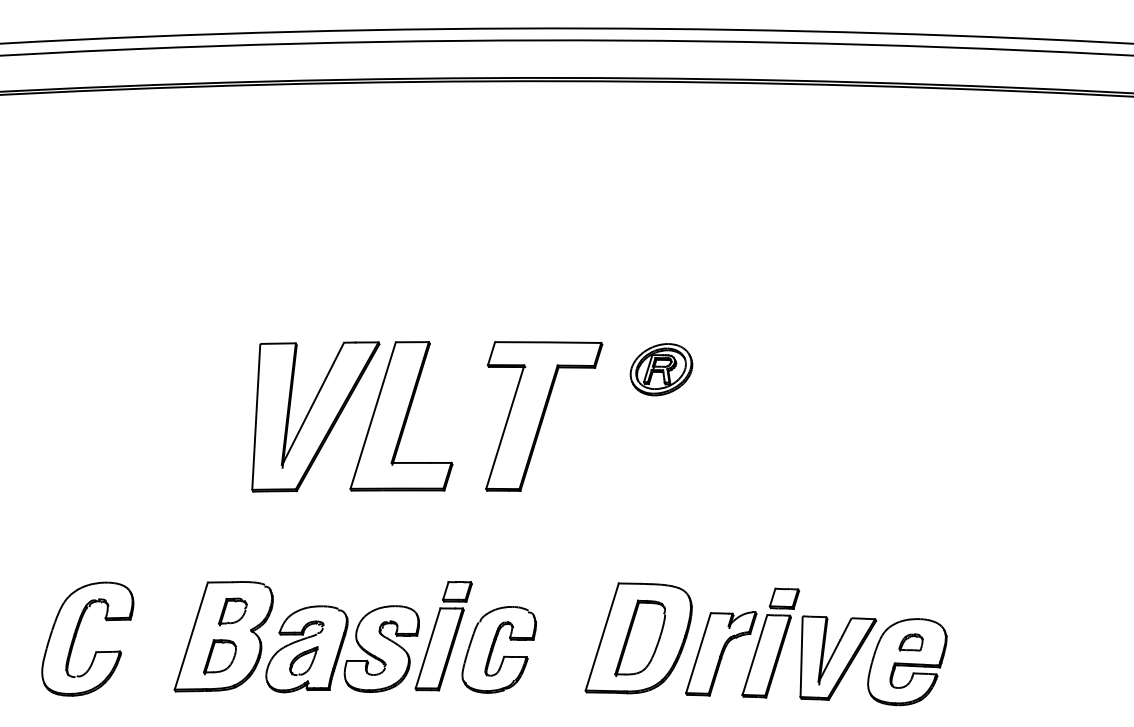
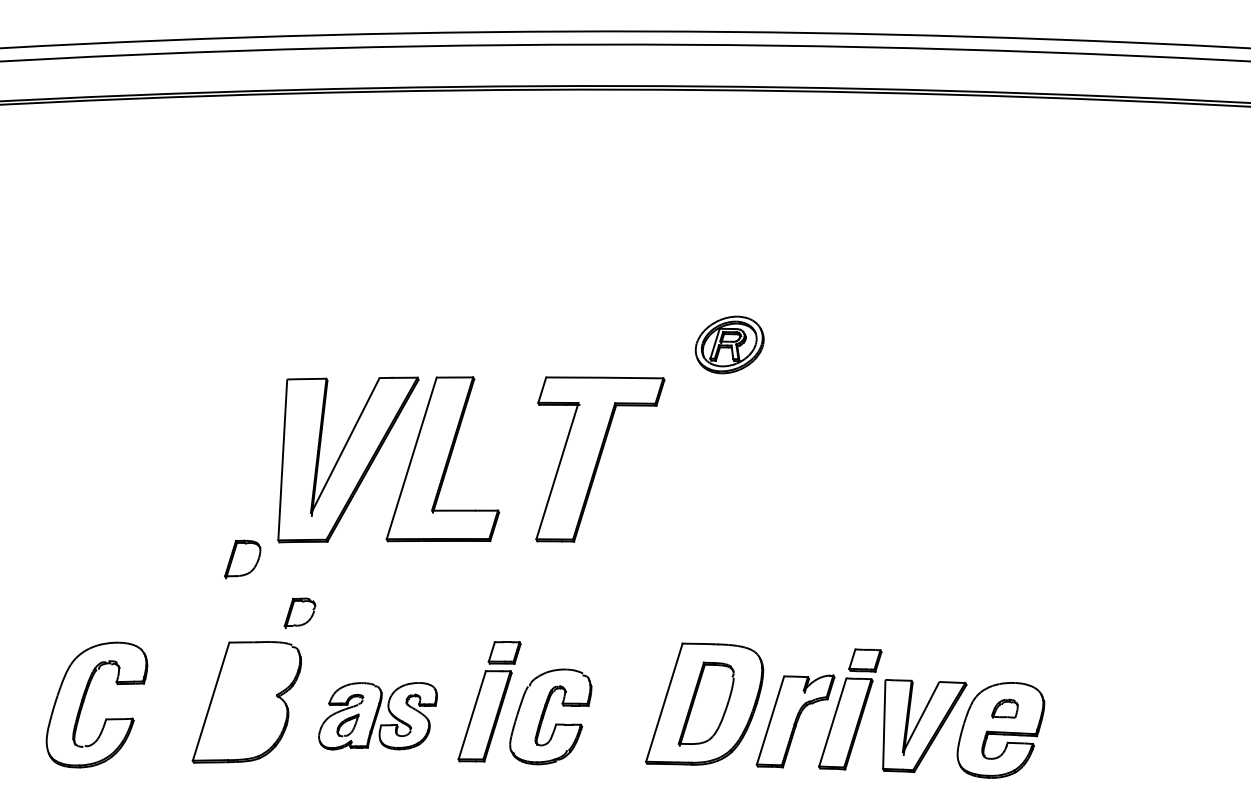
part: (661, 369) -> (729, 344), moved
part: (232, 611) -> (299, 612), moved
part: (342, 649) -> (377, 716), size x0.7
part: (219, 657) -> (242, 559), moved

